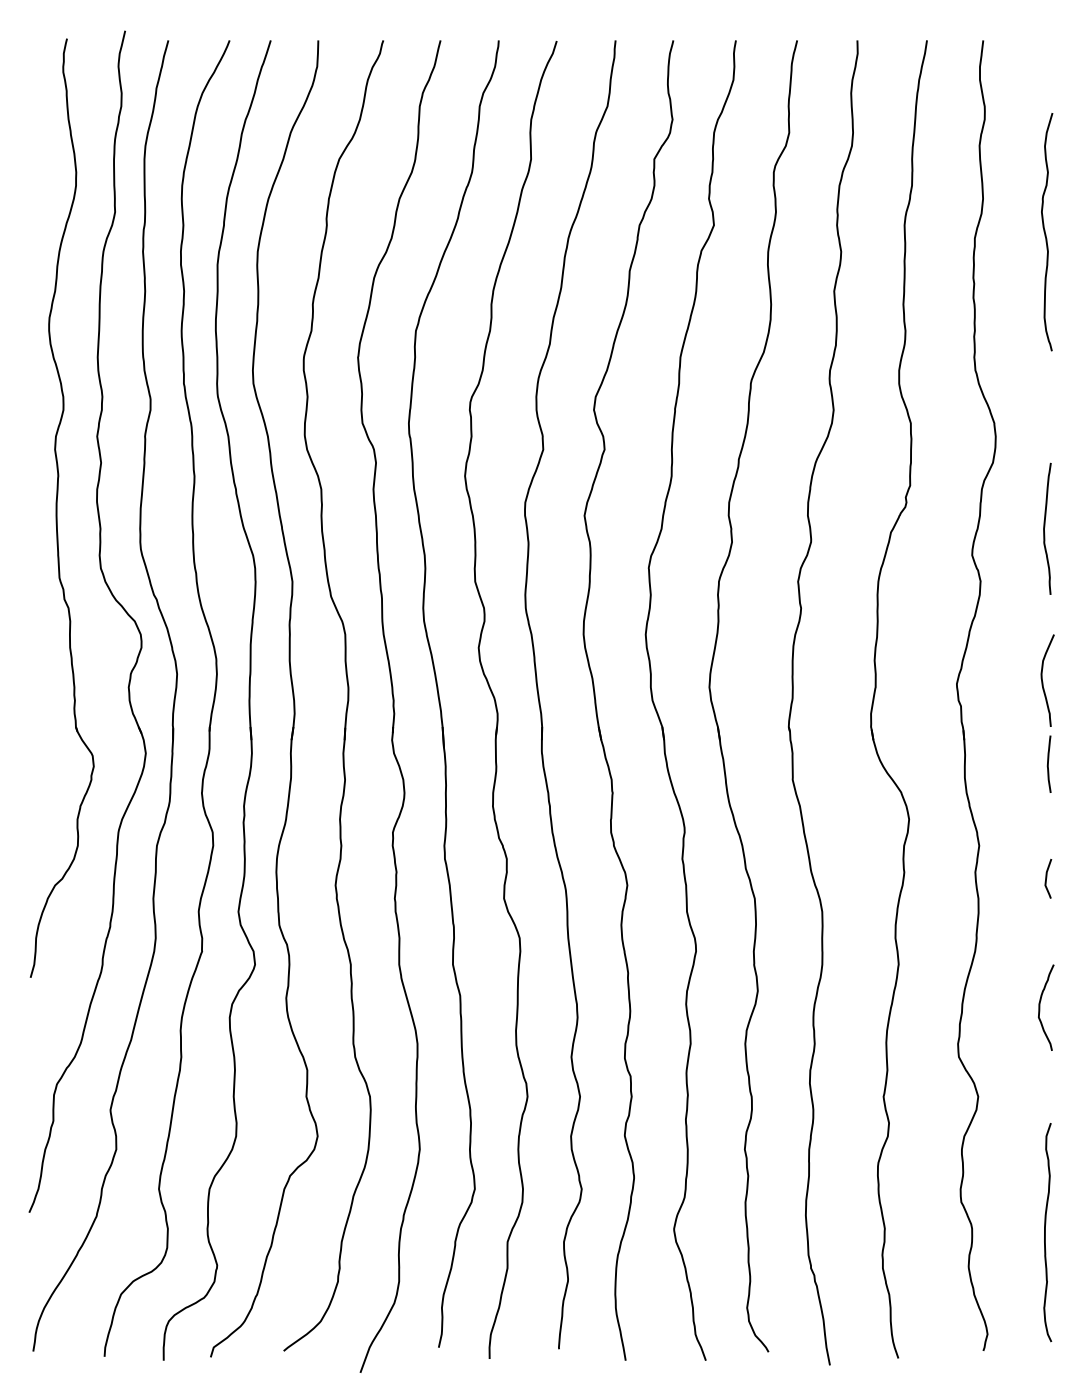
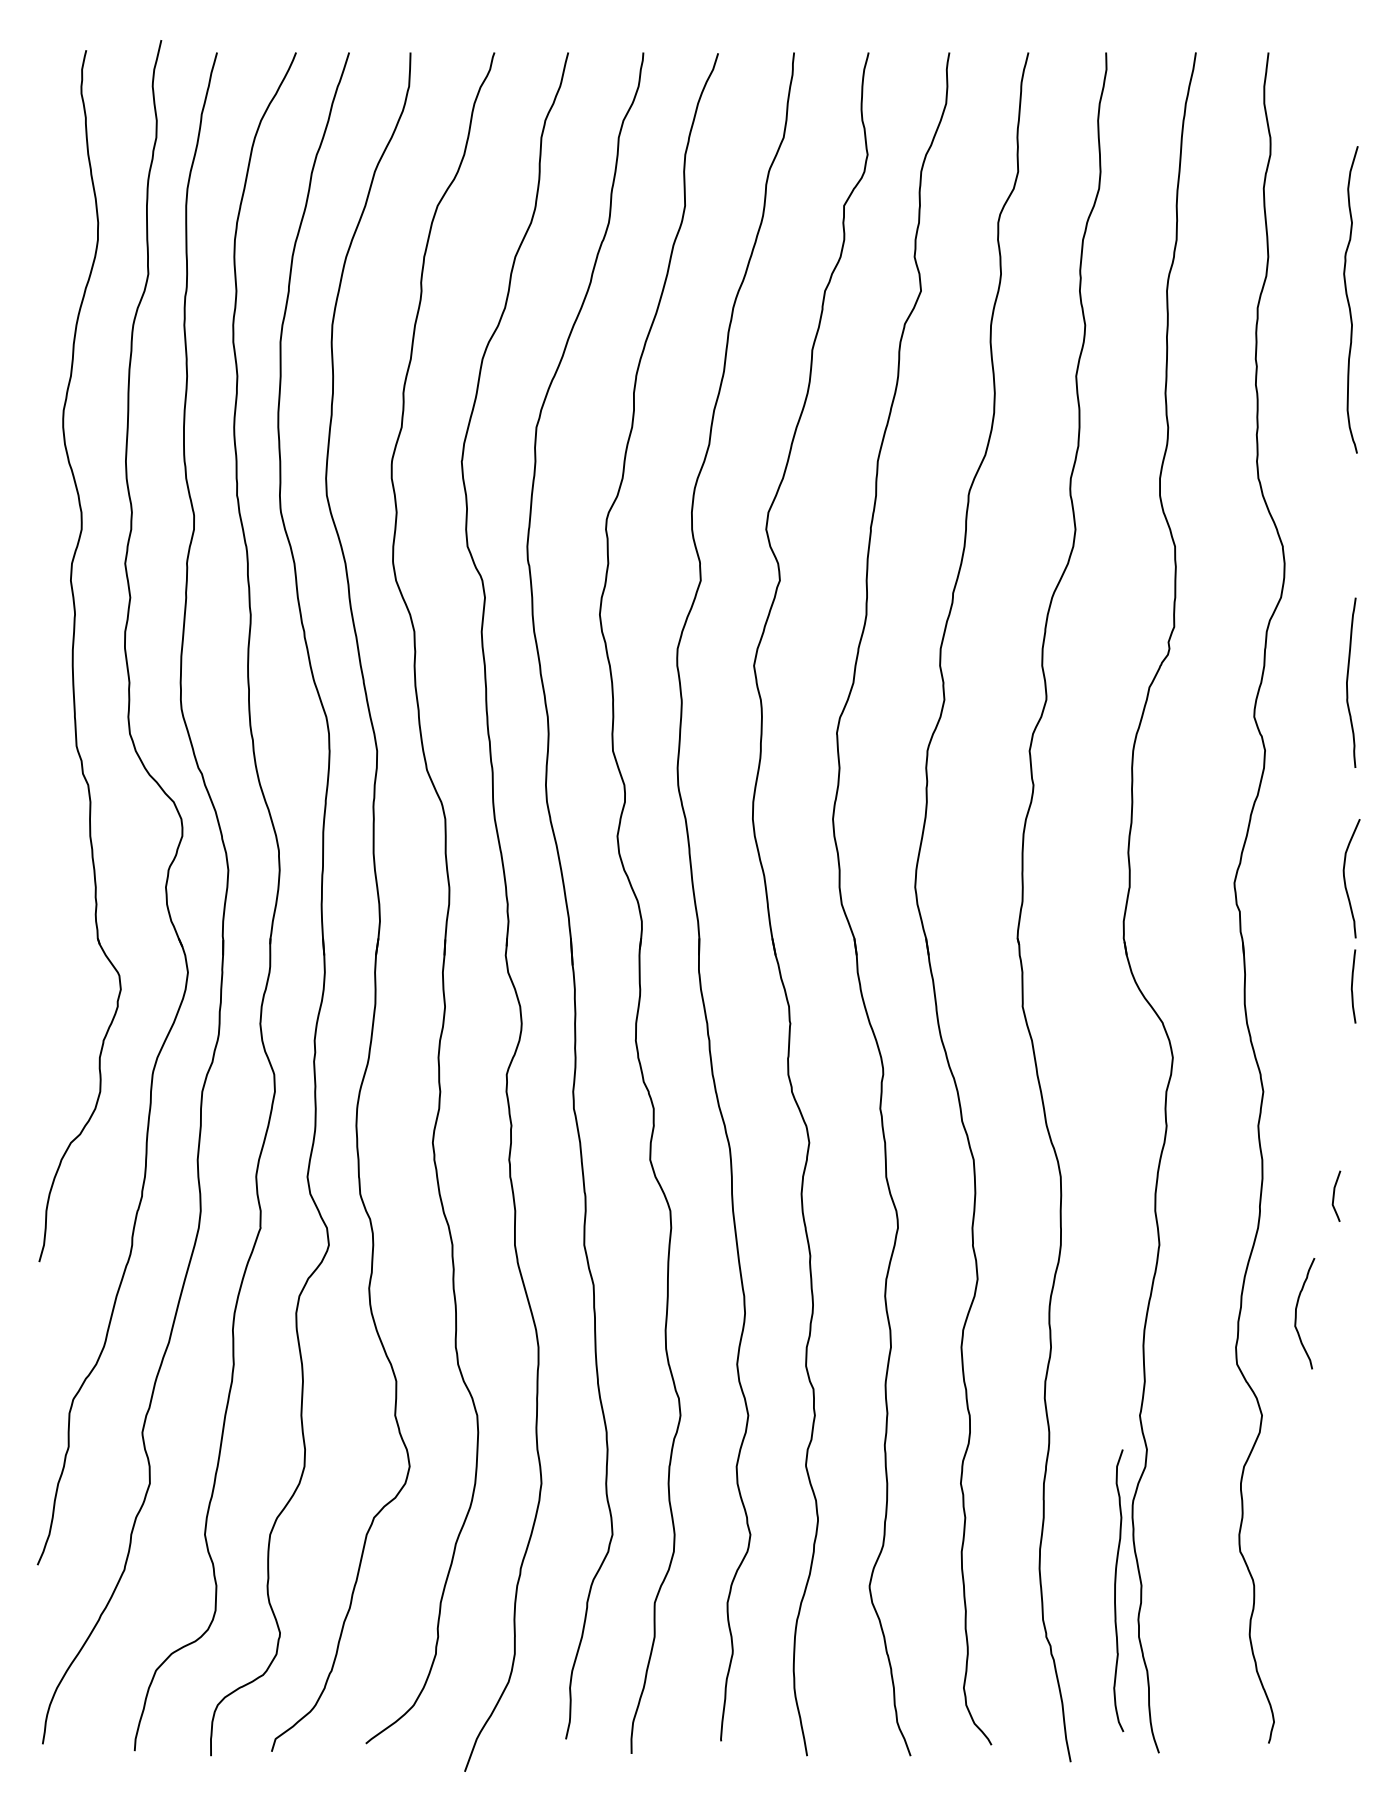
line: (1046, 878) -> (1334, 1195), moved
curve: (1039, 1007) -> (1296, 1313), moved
curve: (1045, 1232) -> (1115, 1590), moved

